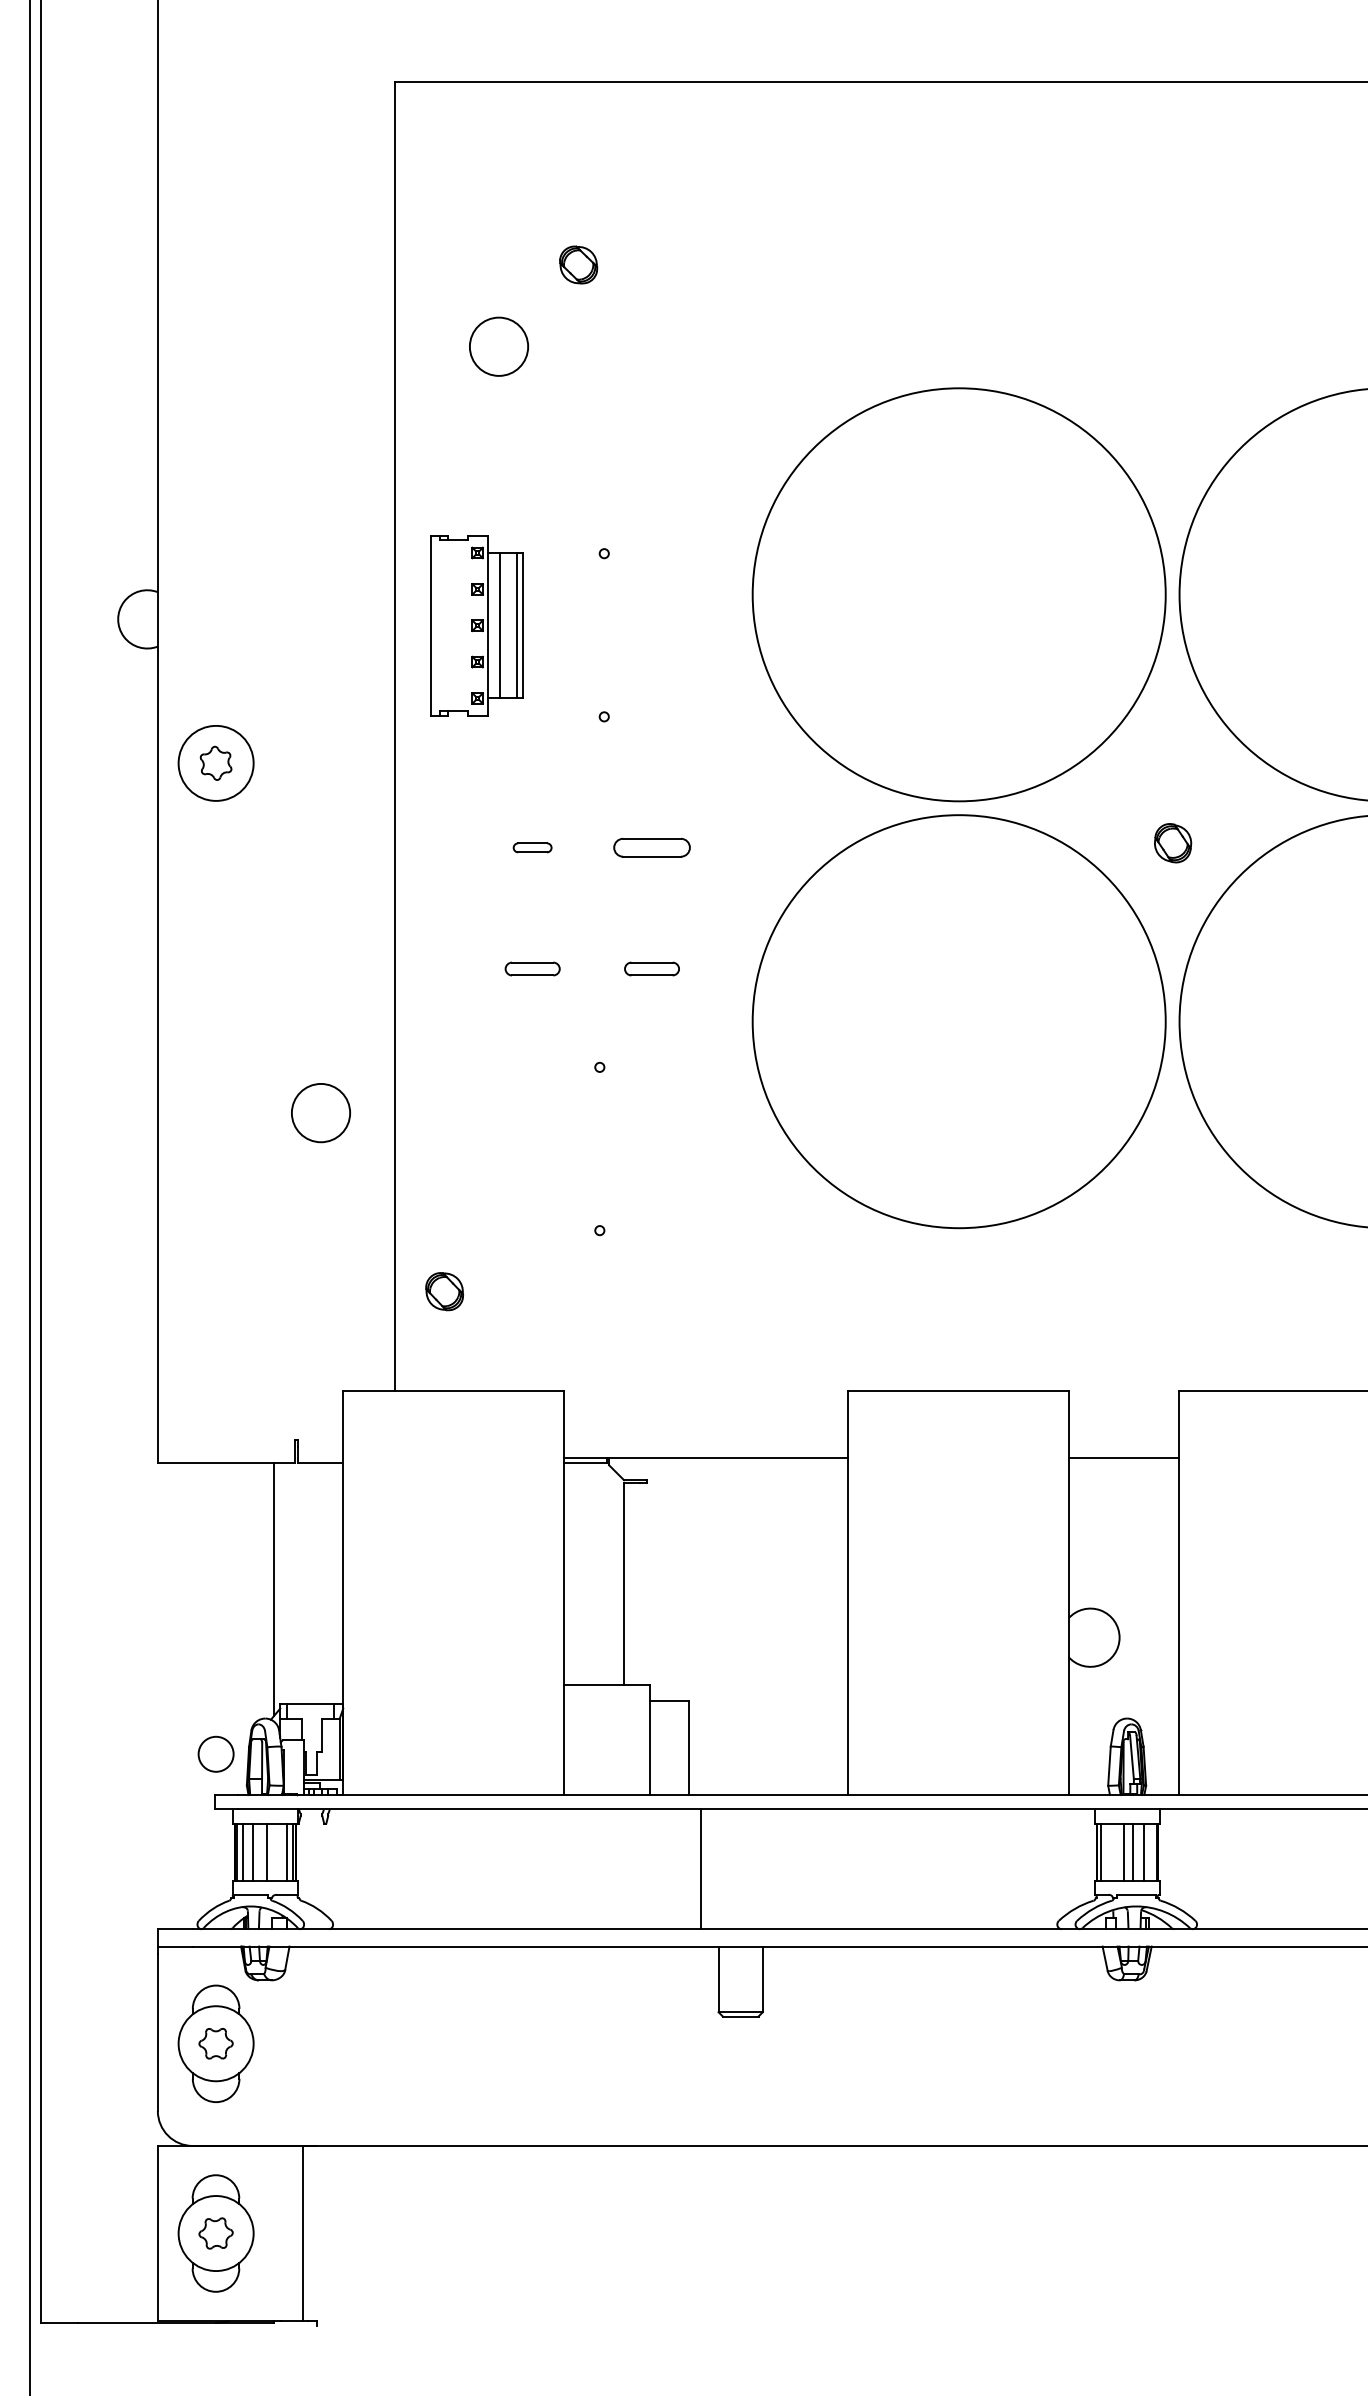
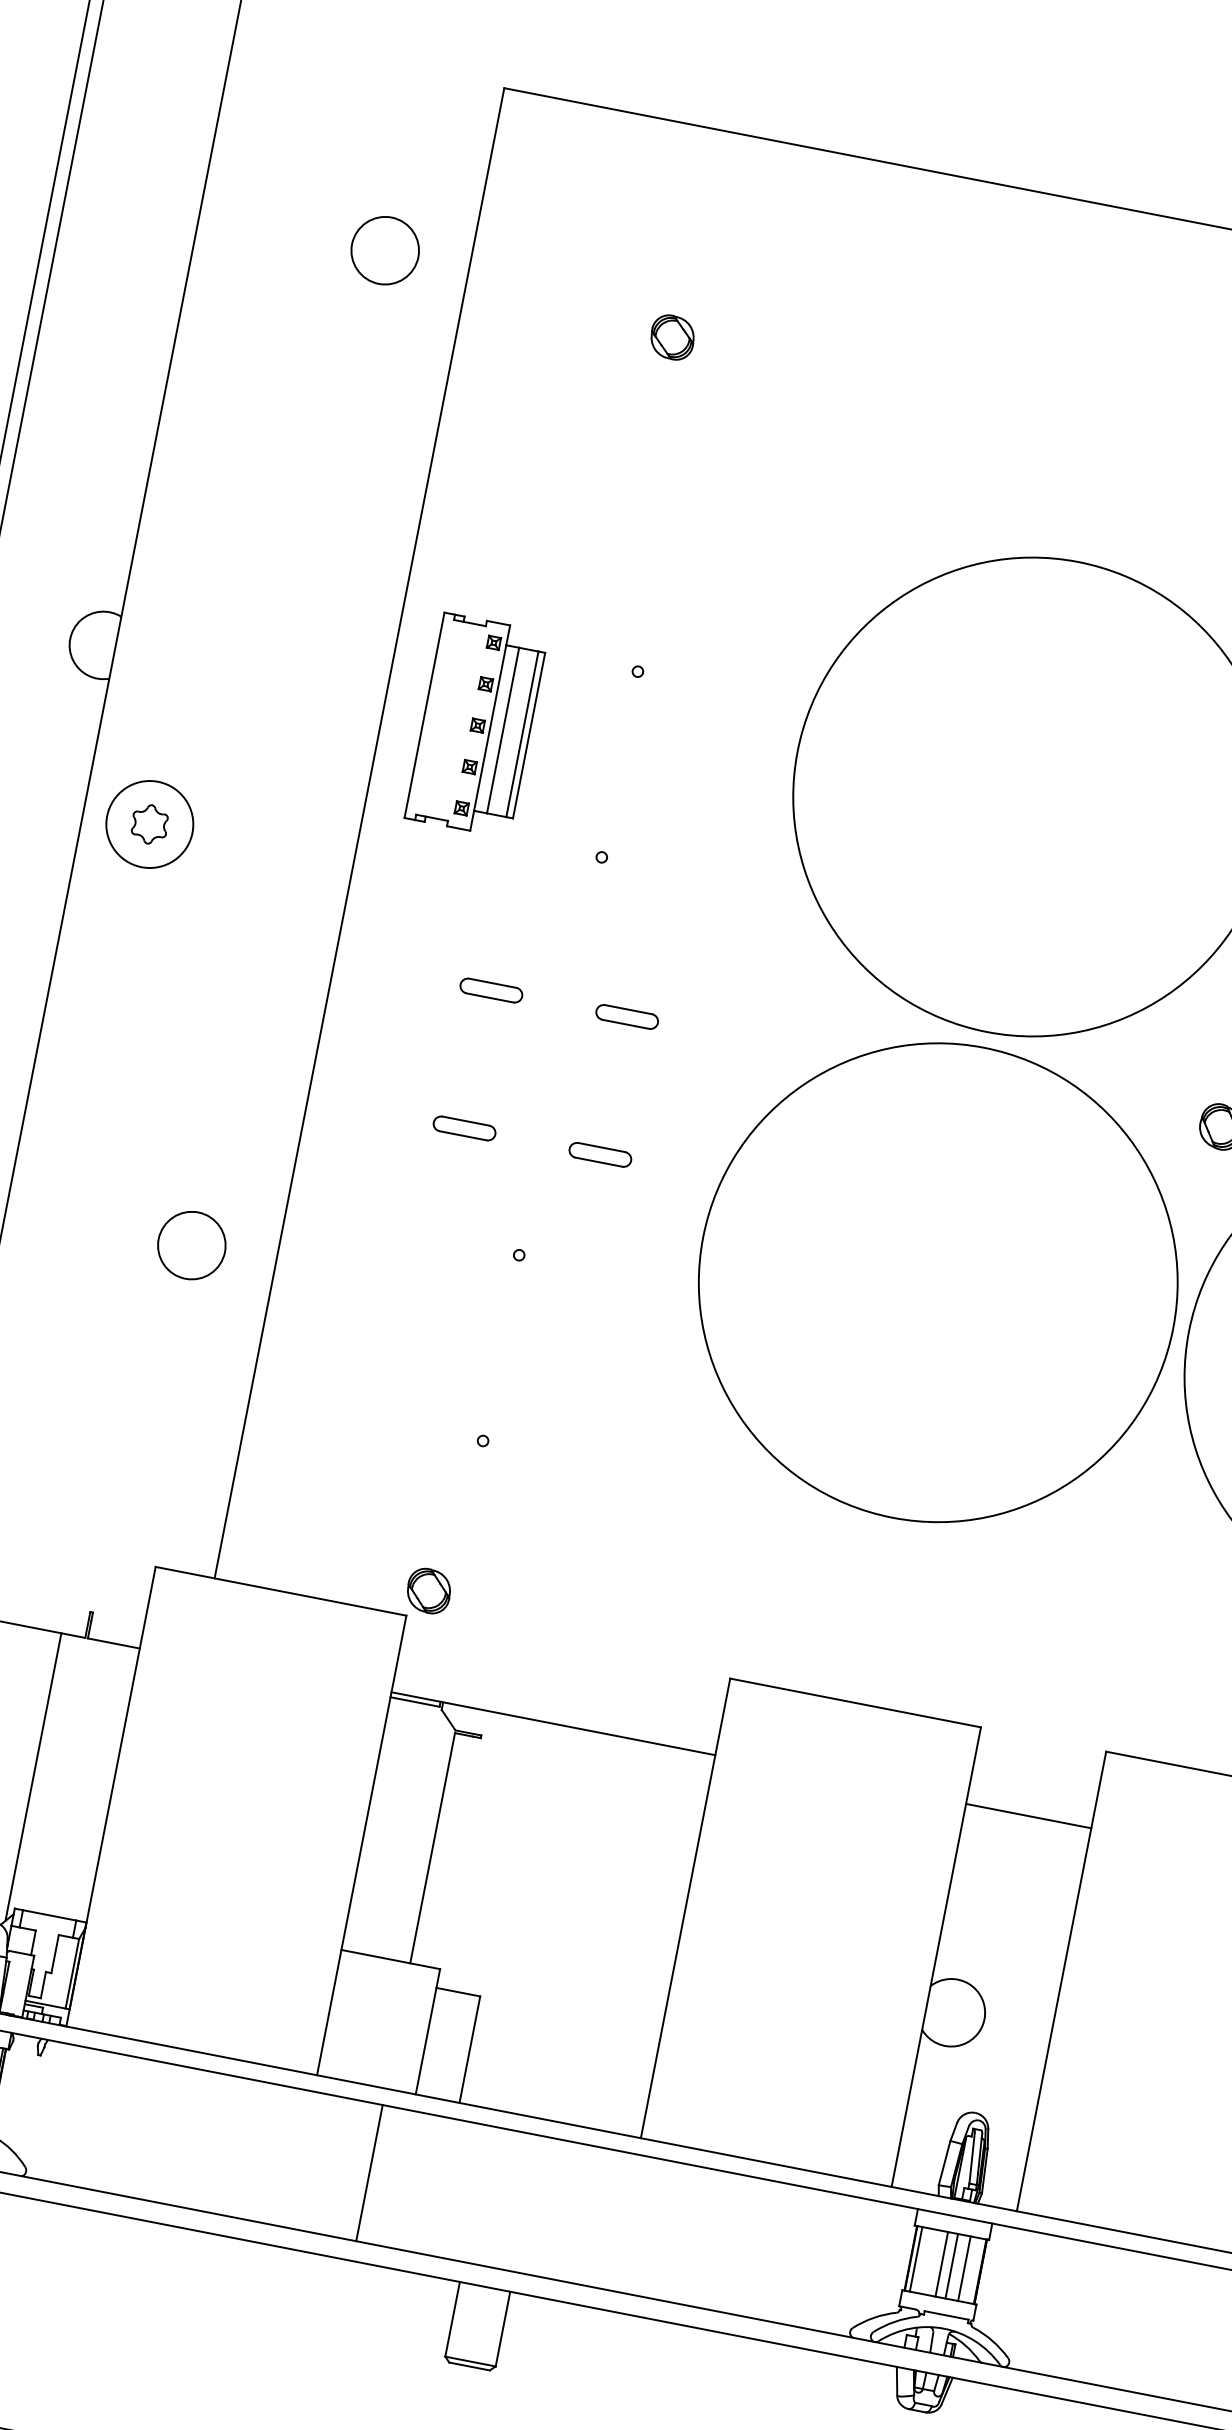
circle: (499, 346) -> (385, 250), moved
part: (532, 847) -> (491, 990), size x1.43
part: (651, 847) -> (626, 1016), size x0.71
part: (444, 1291) -> (428, 1590), moved
line: (701, 1869) -> (369, 2173), moved

